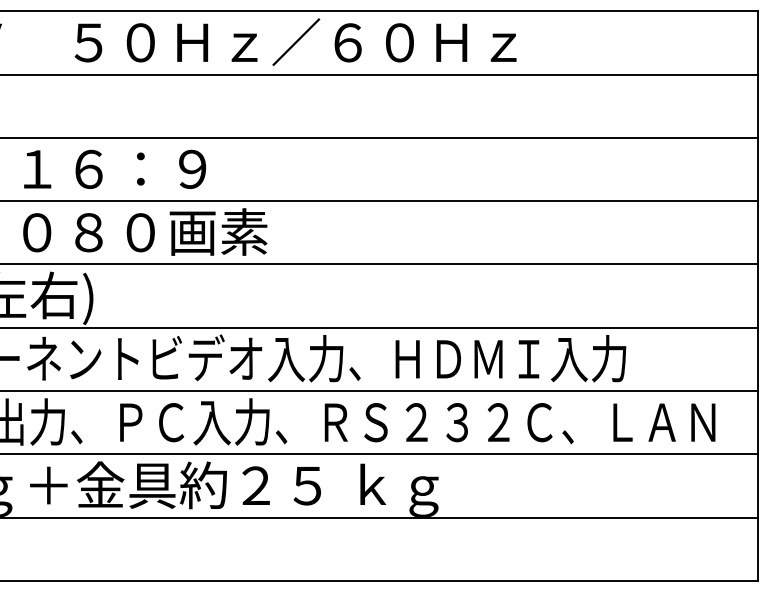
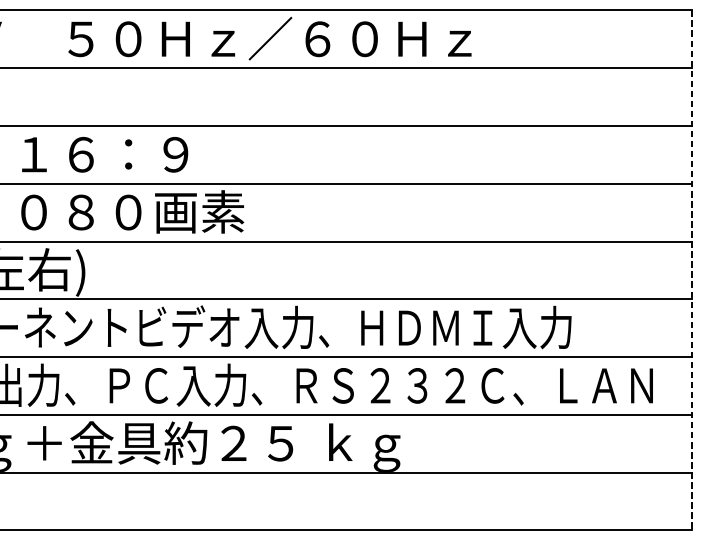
line: (757, 296) -> (691, 270), solid -> dashed

